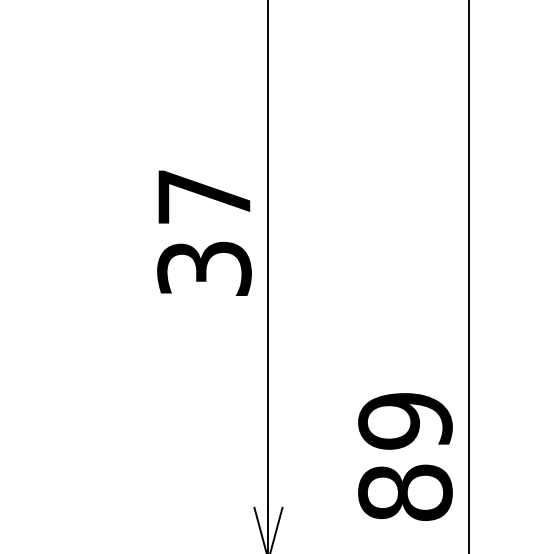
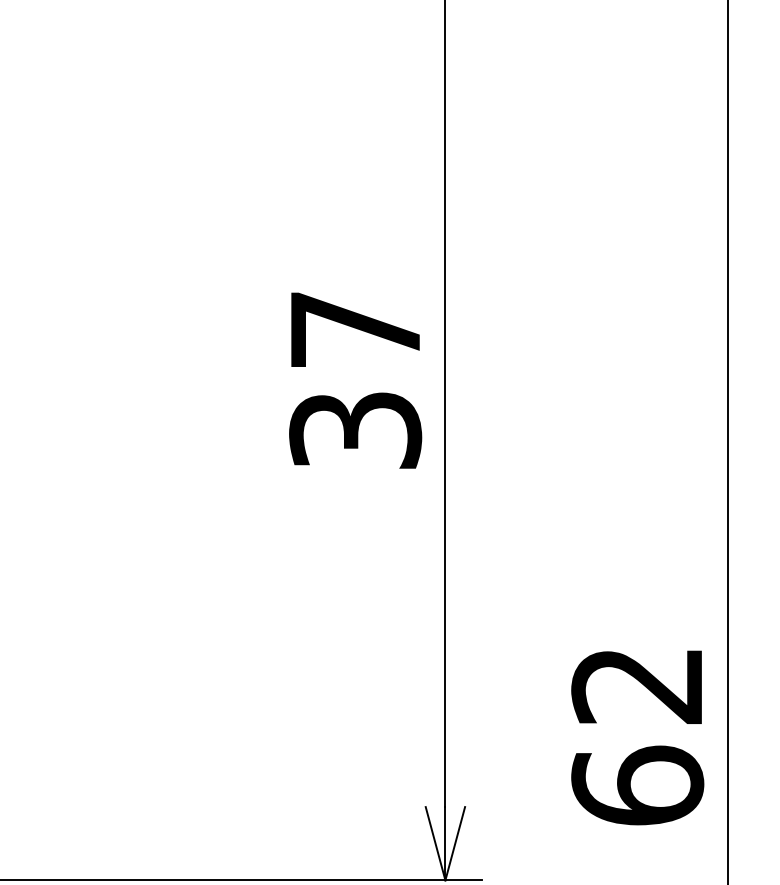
text: (204, 233) -> (355, 380), moved
text: (405, 456) -> (637, 735), 89 -> 62

